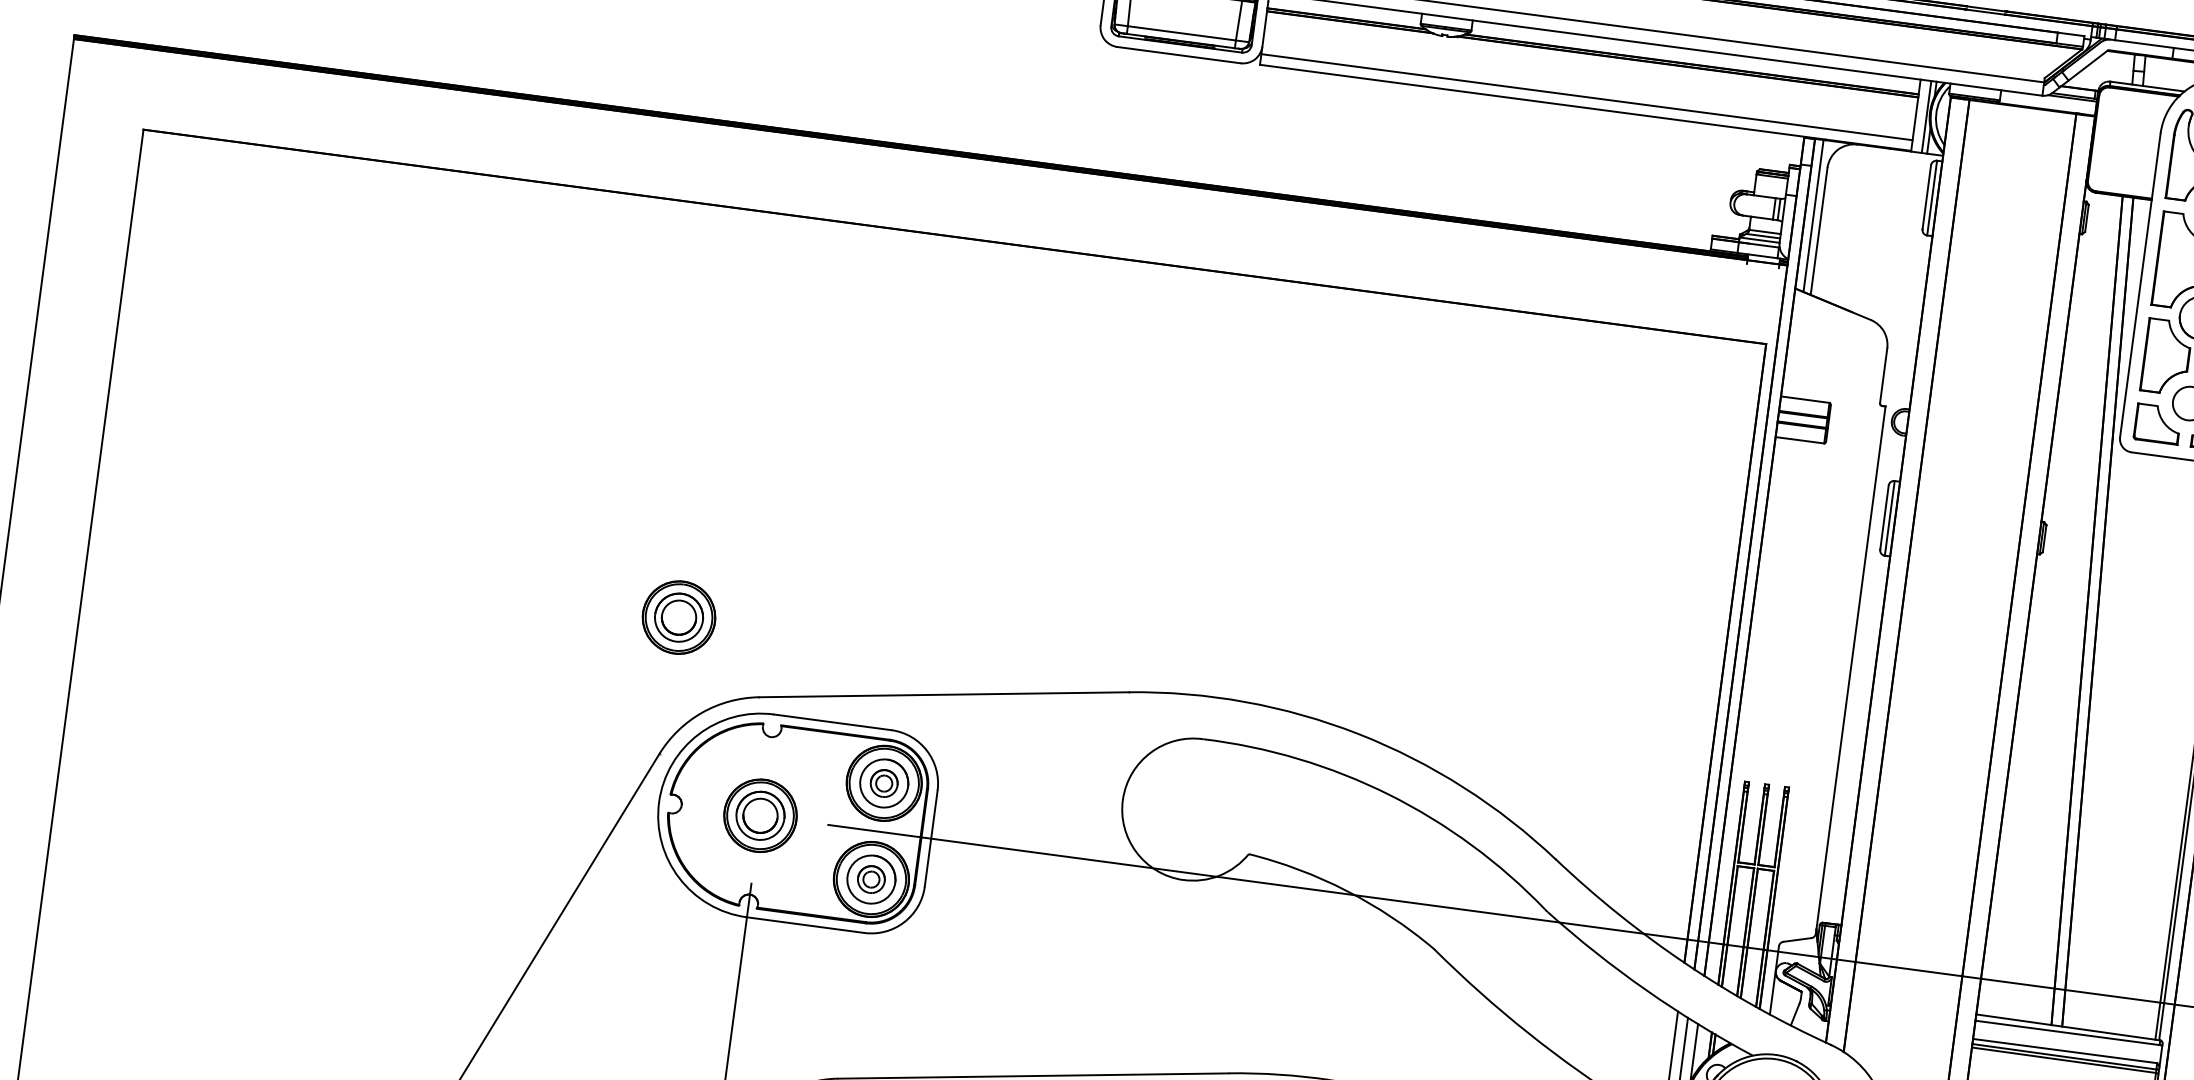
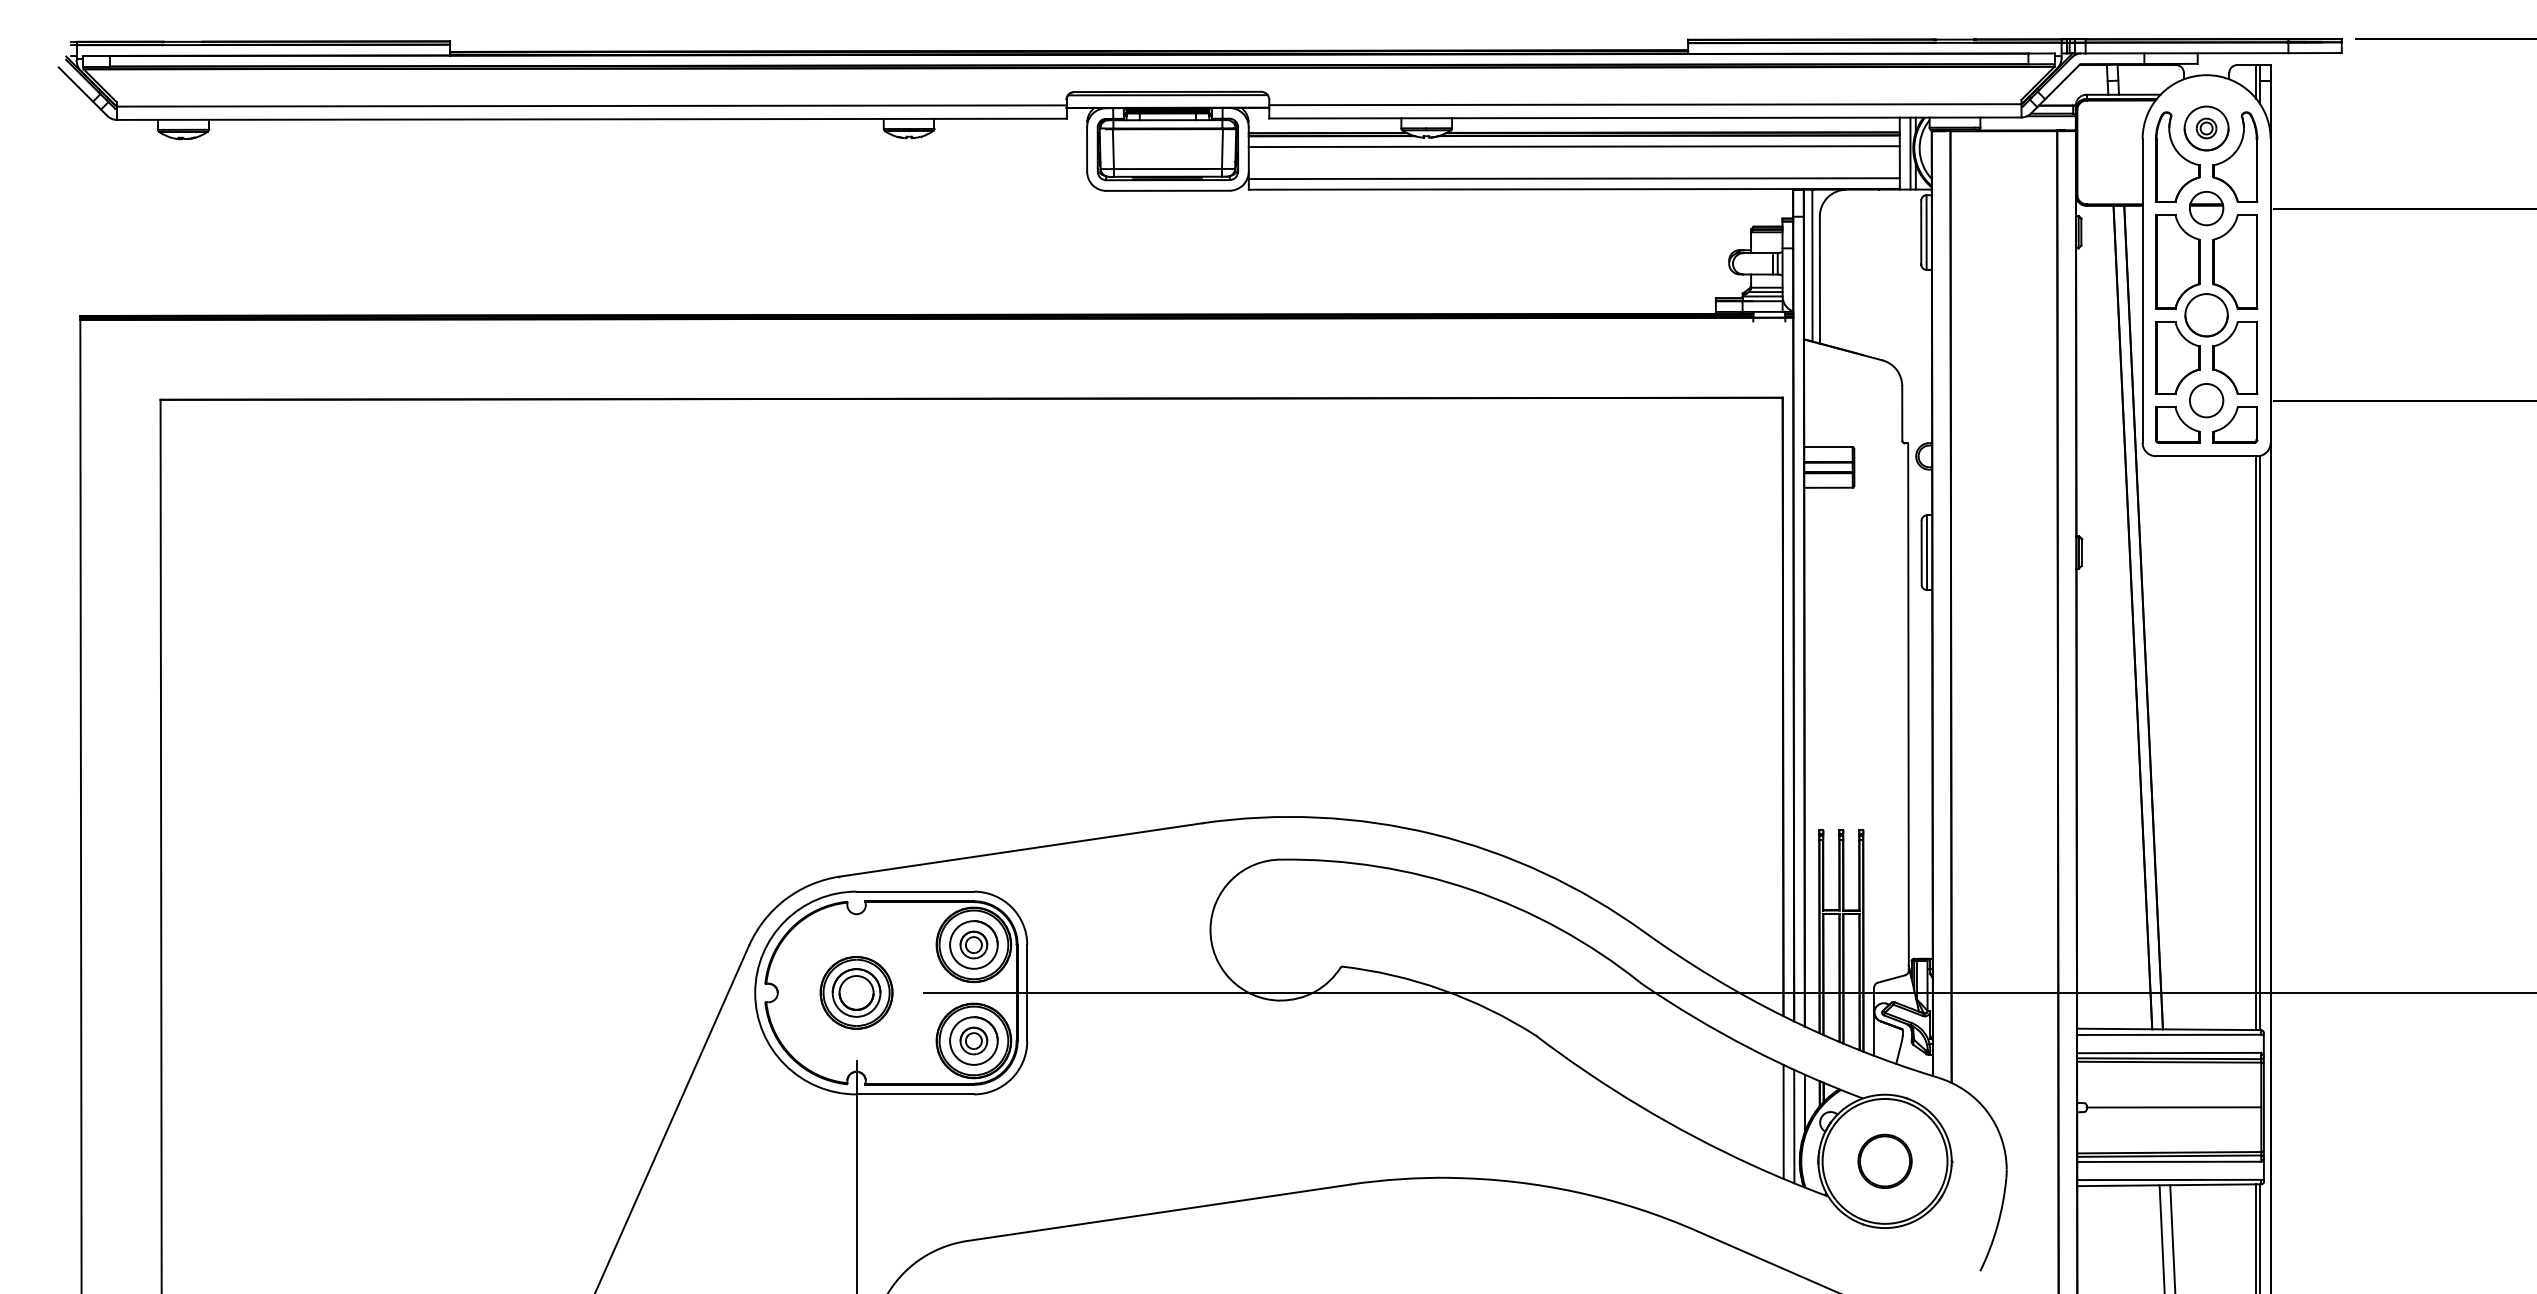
line: (1590, 64) -> (1573, 146), added
part: (679, 617) -> (750, 808), removed

